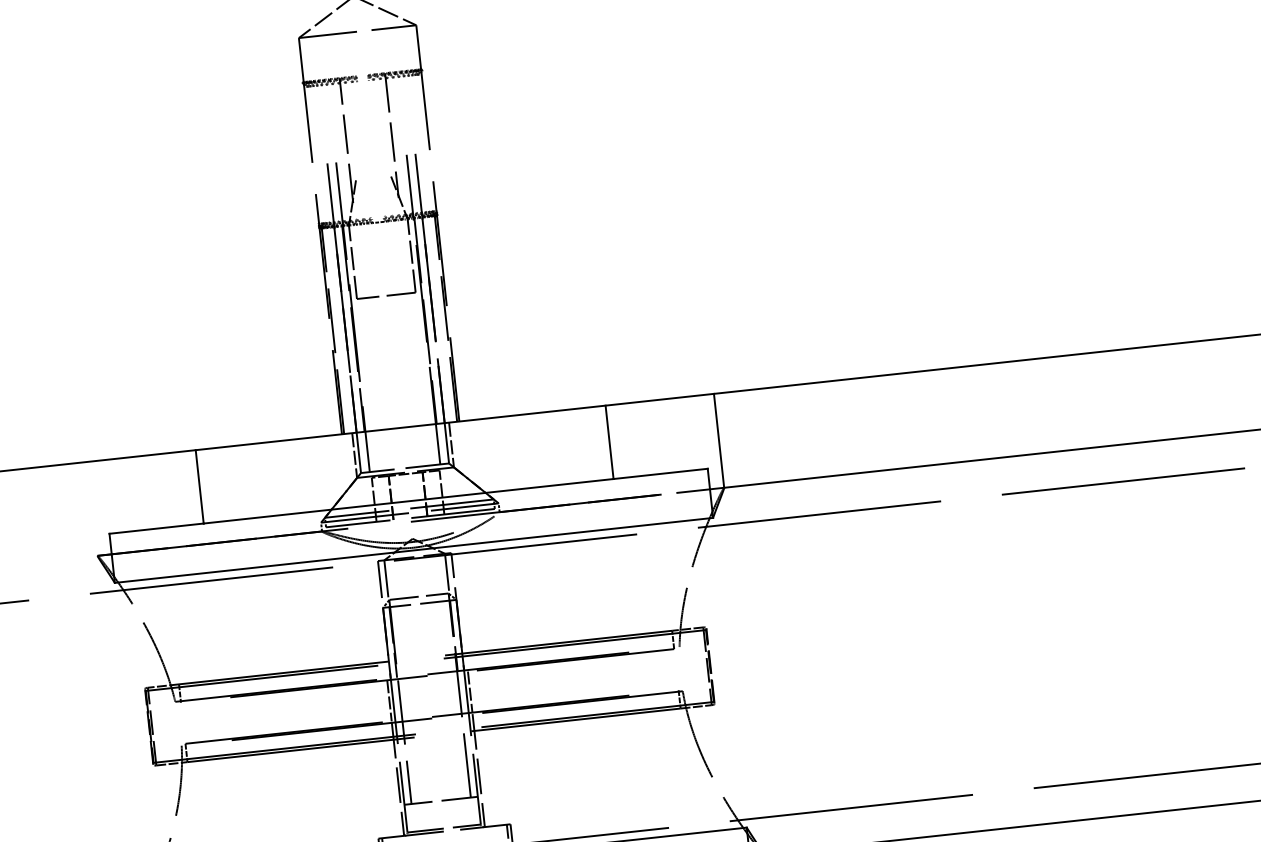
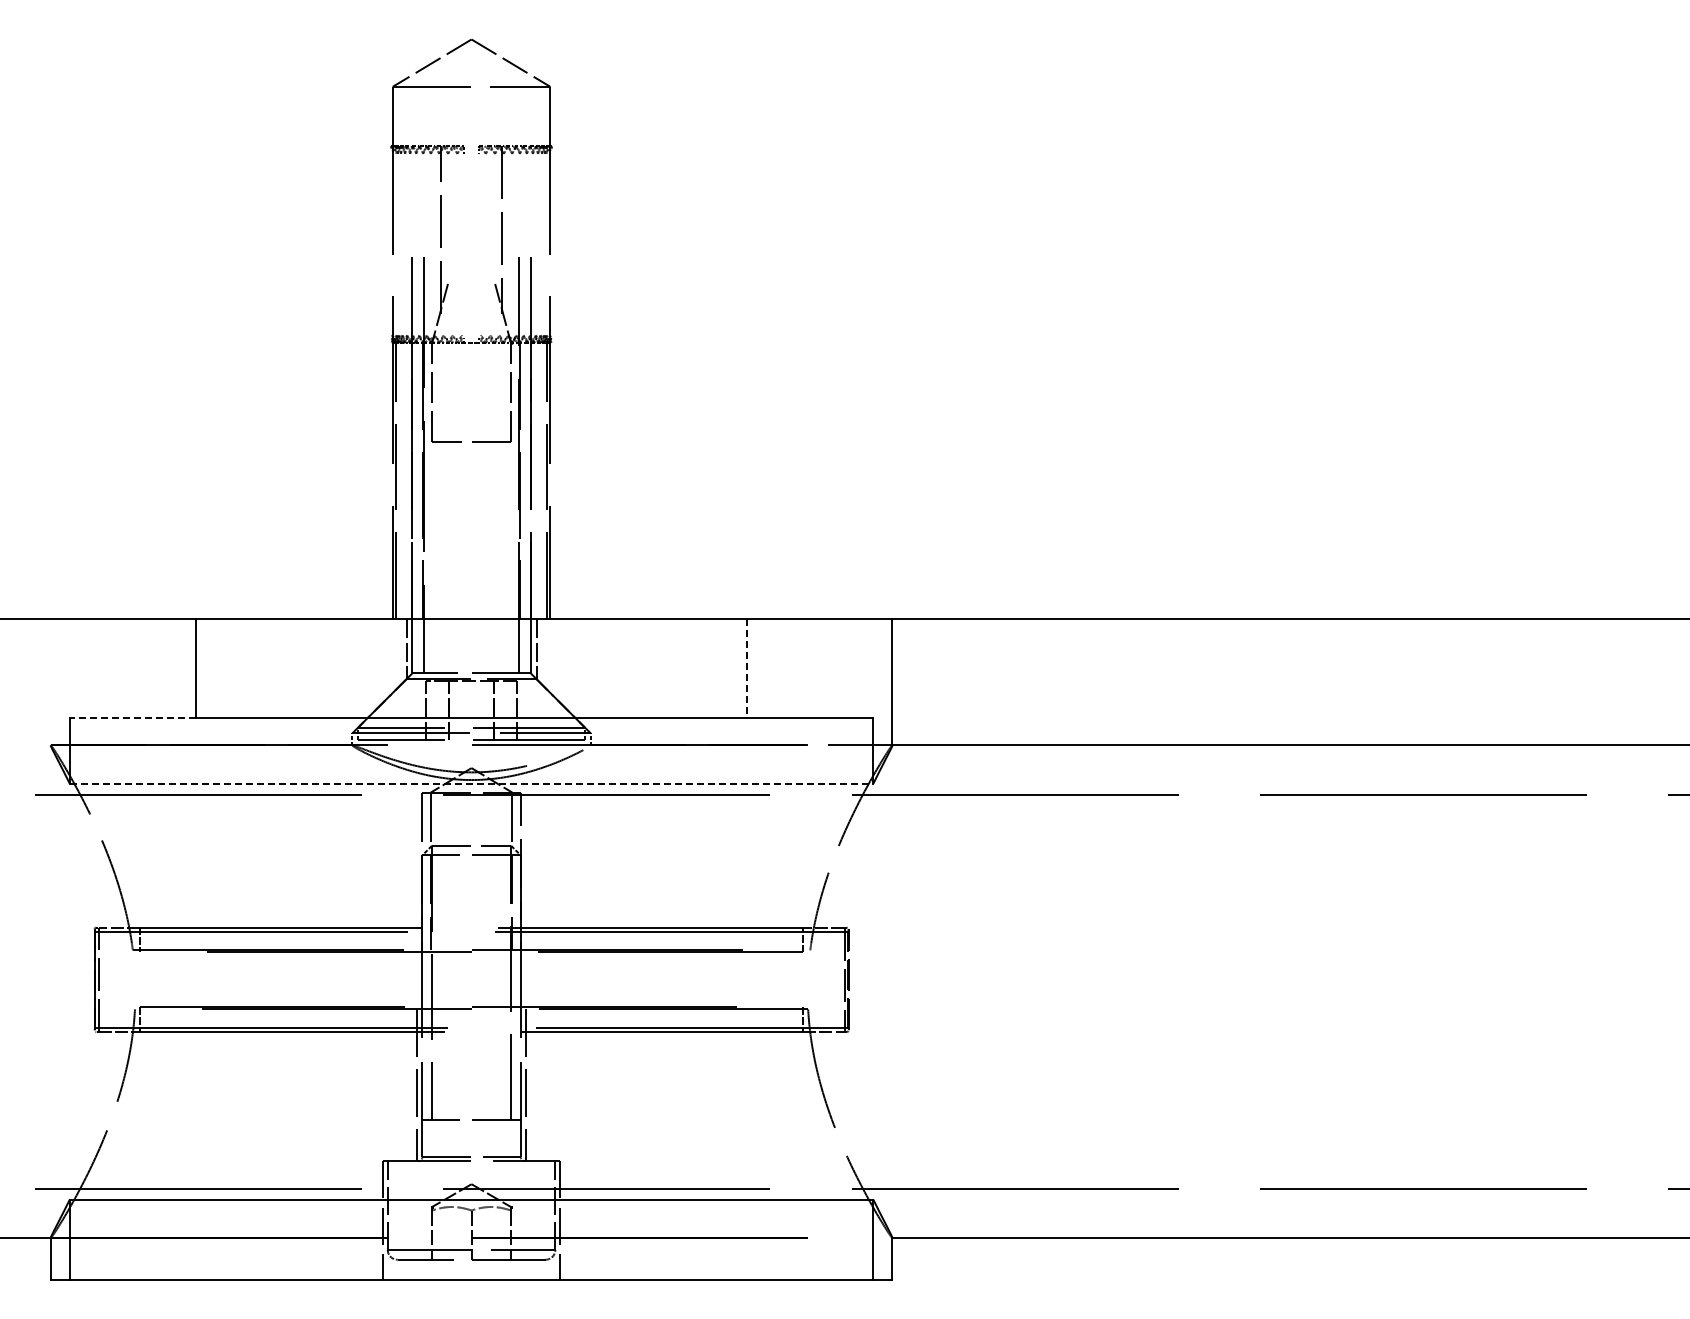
line: (609, 442) -> (746, 668), solid -> dashed
line: (156, 528) -> (132, 717), solid -> dashed
line: (413, 550) -> (471, 783), solid -> dashed
line: (469, 691) -> (525, 979), removed
line: (389, 700) -> (417, 979), removed

